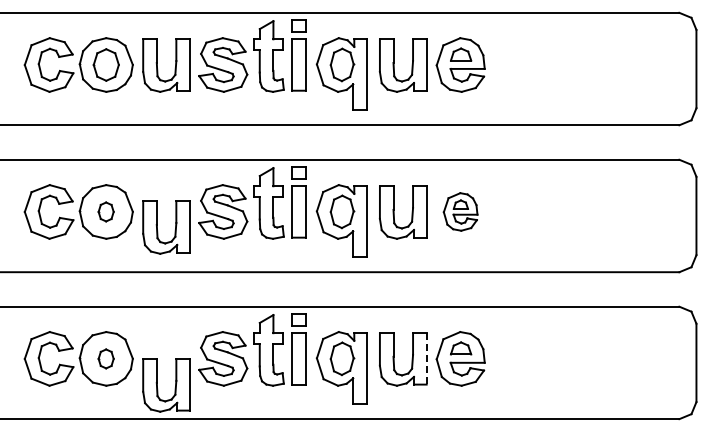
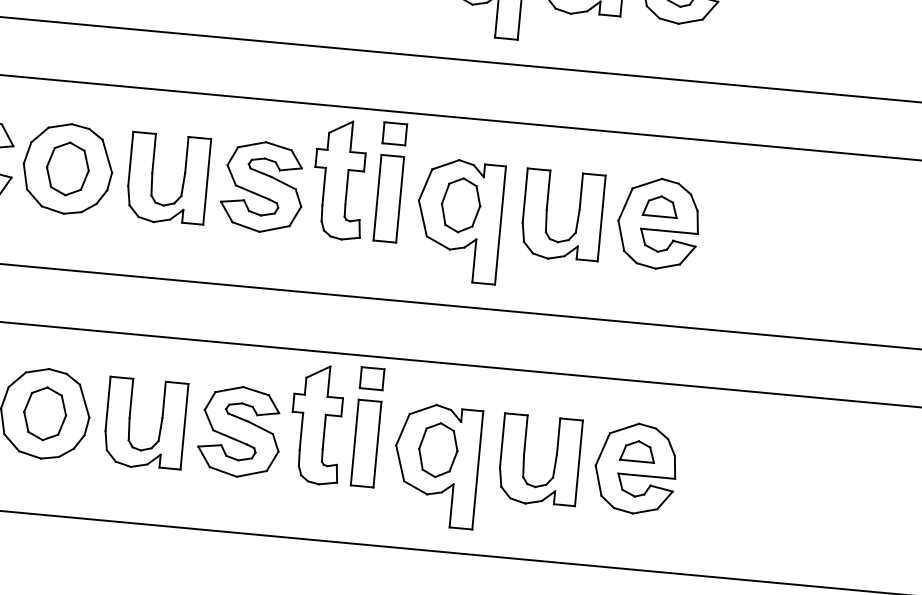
part: (105, 211) -> (66, 168), size x1.67
part: (460, 211) -> (658, 222), size x1.43
part: (174, 230) -> (180, 185), moved
part: (105, 358) -> (43, 413), size x1.67
line: (426, 358) -> (578, 462), dashed -> solid
part: (174, 388) -> (158, 430), moved

